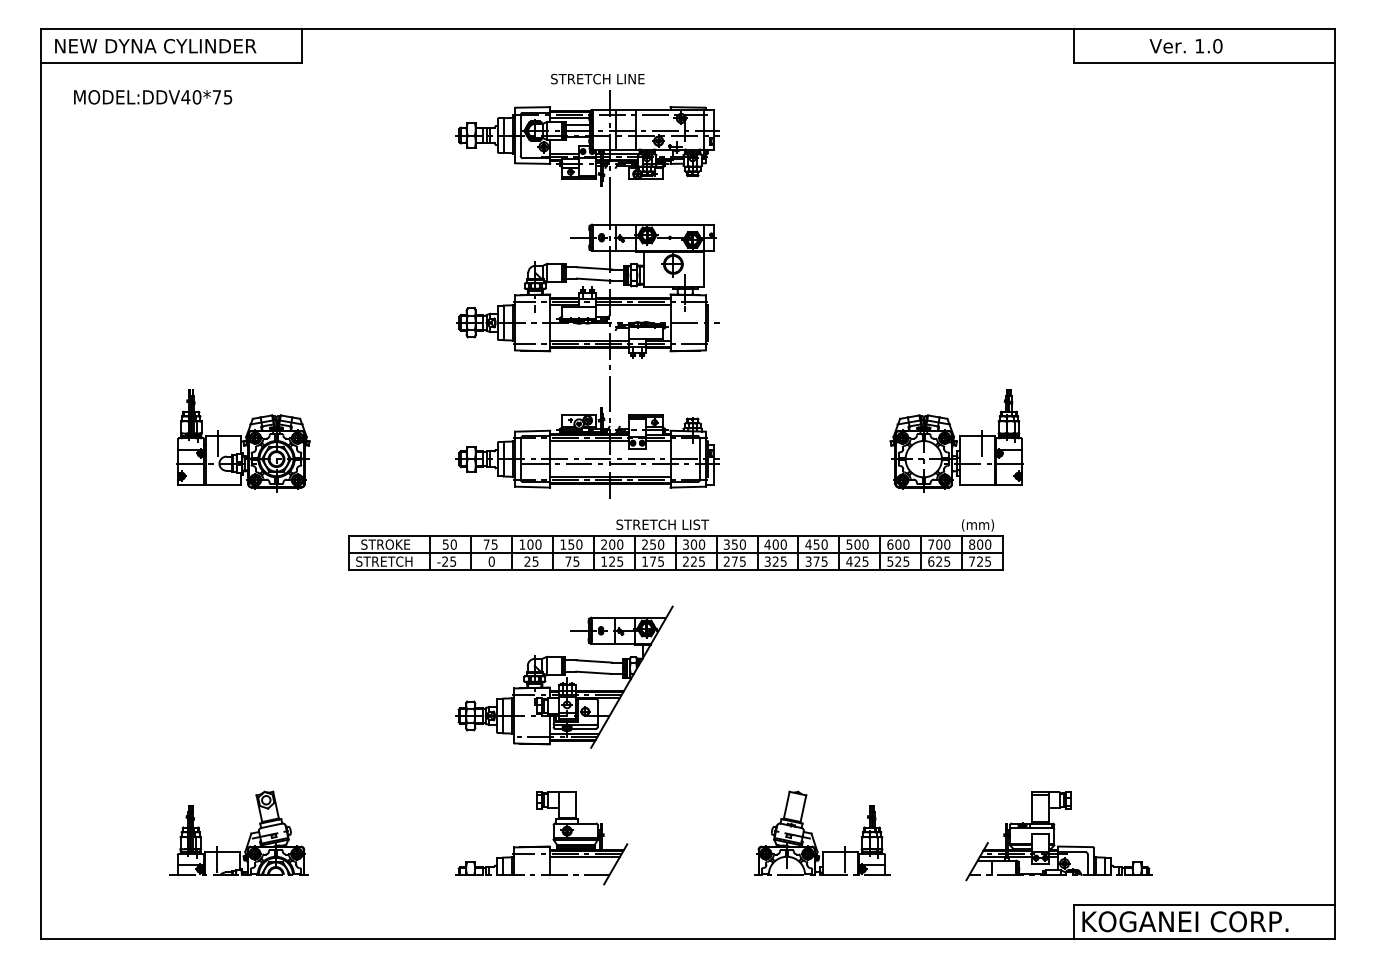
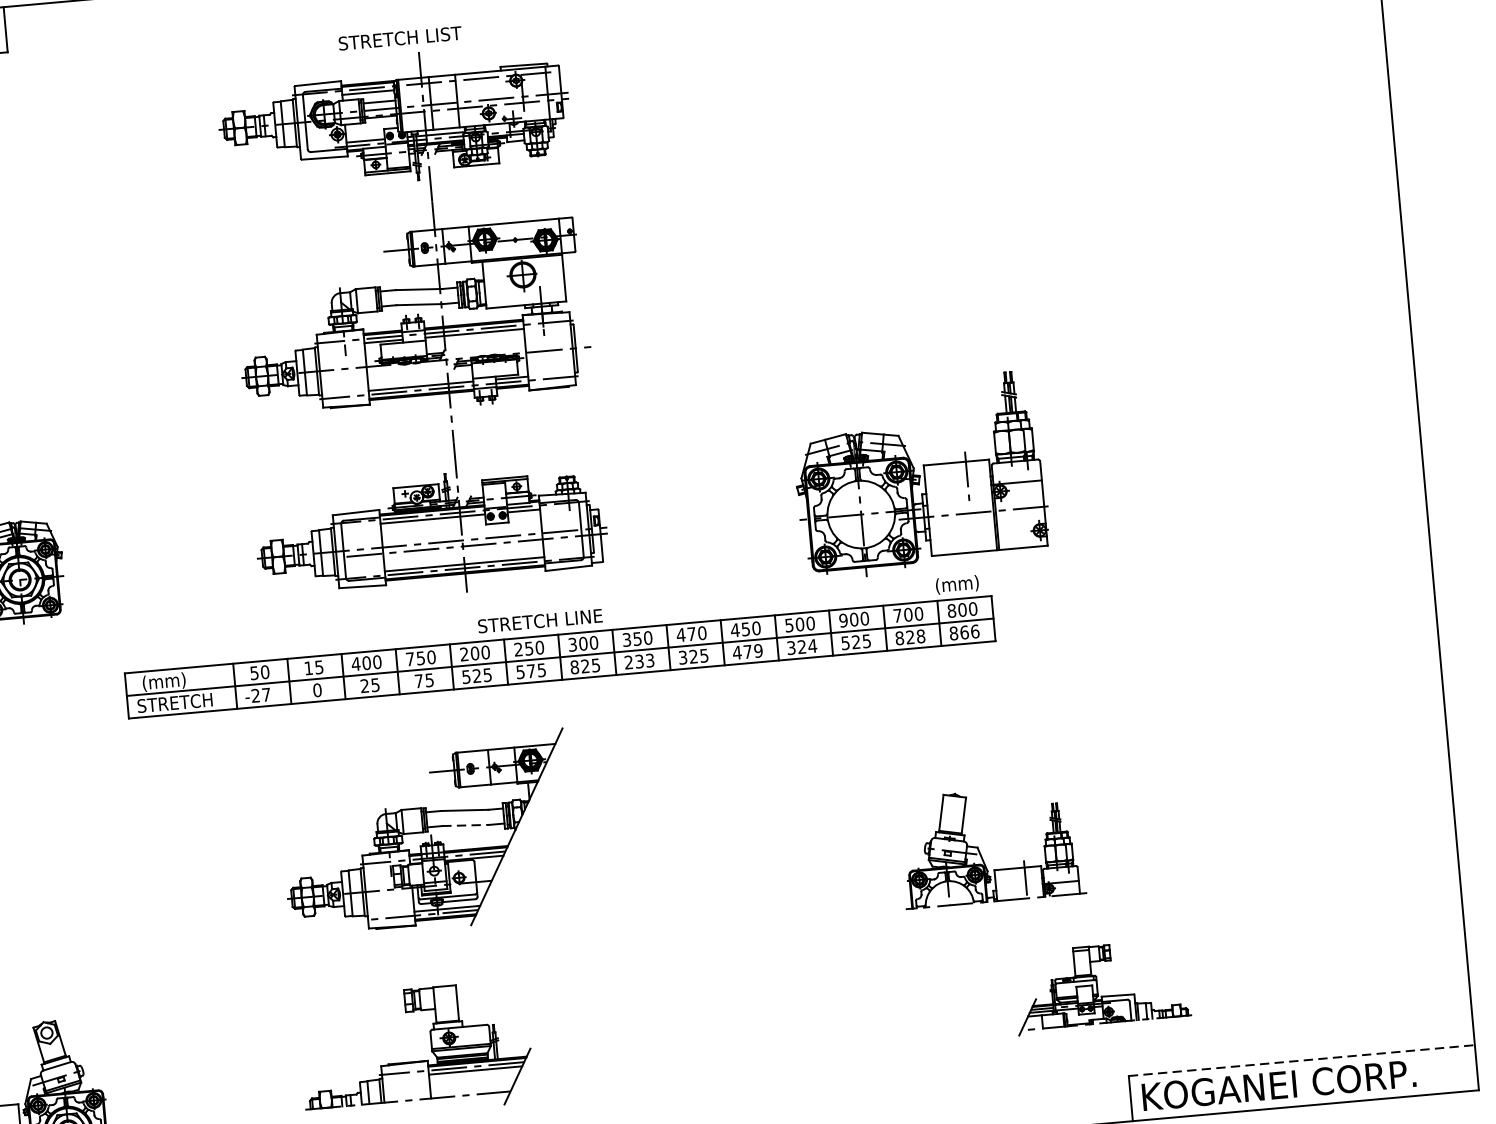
text: (636, 78) -> (452, 33), STRETCH LINE -> STRETCH LIST
part: (956, 440) -> (918, 474), size x1.4
text: (701, 524) -> (590, 616), STRETCH LIST -> STRETCH LINE
text: (486, 544) -> (308, 668), 75 -> 15
text: (522, 544) -> (356, 663), 100 -> 400
text: (563, 544) -> (410, 659), 150 -> 750
text: (775, 544) -> (691, 633), 400 -> 470
text: (890, 544) -> (843, 620), 600 -> 900
text: (385, 545) -> (174, 681), STROKE -> (mm)
text: (453, 561) -> (266, 694), -25 -> -27
text: (604, 561) -> (466, 676), 125 -> 525
text: (644, 561) -> (519, 672), 175 -> 575
text: (685, 561) -> (574, 667), 225 -> 825
text: (738, 561) -> (644, 660), 275 -> 233
text: (816, 561) -> (747, 651), 375 -> 479
text: (857, 561) -> (802, 646), 425 -> 324
text: (939, 561) -> (910, 637), 625 -> 828
text: (980, 561) -> (964, 632), 725 -> 866
line: (593, 672) -> (465, 825), solid -> dashed
part: (813, 835) -> (980, 849), moved
part: (1058, 836) -> (1100, 987), size x0.7
line: (1204, 904) -> (1302, 1060), solid -> dashed

